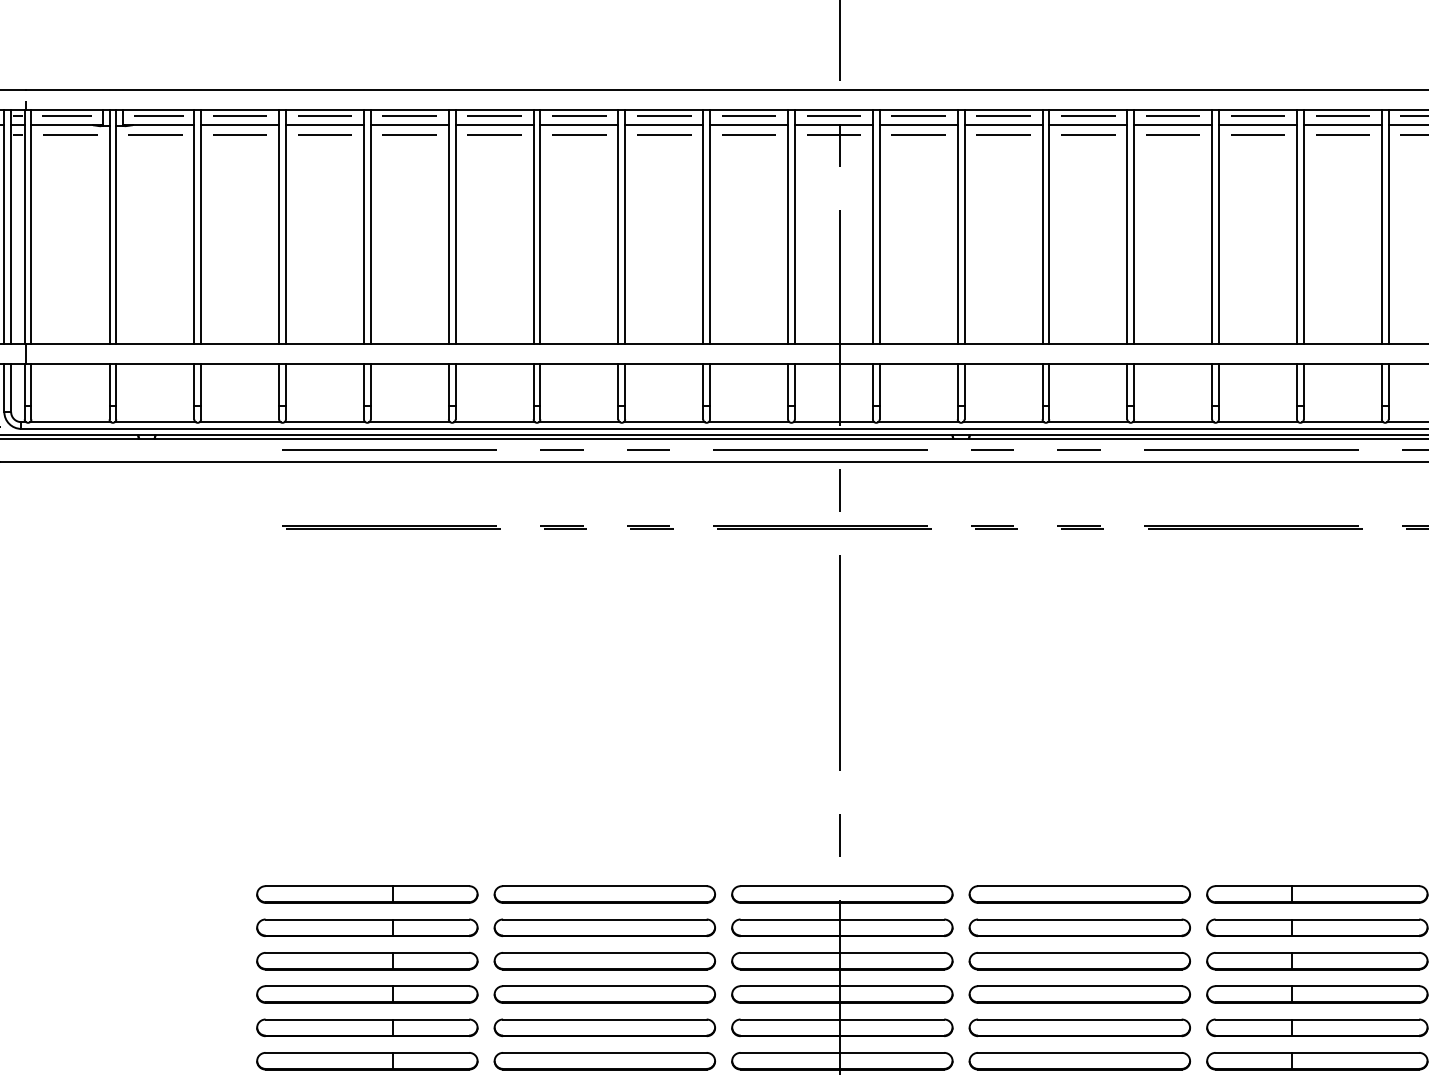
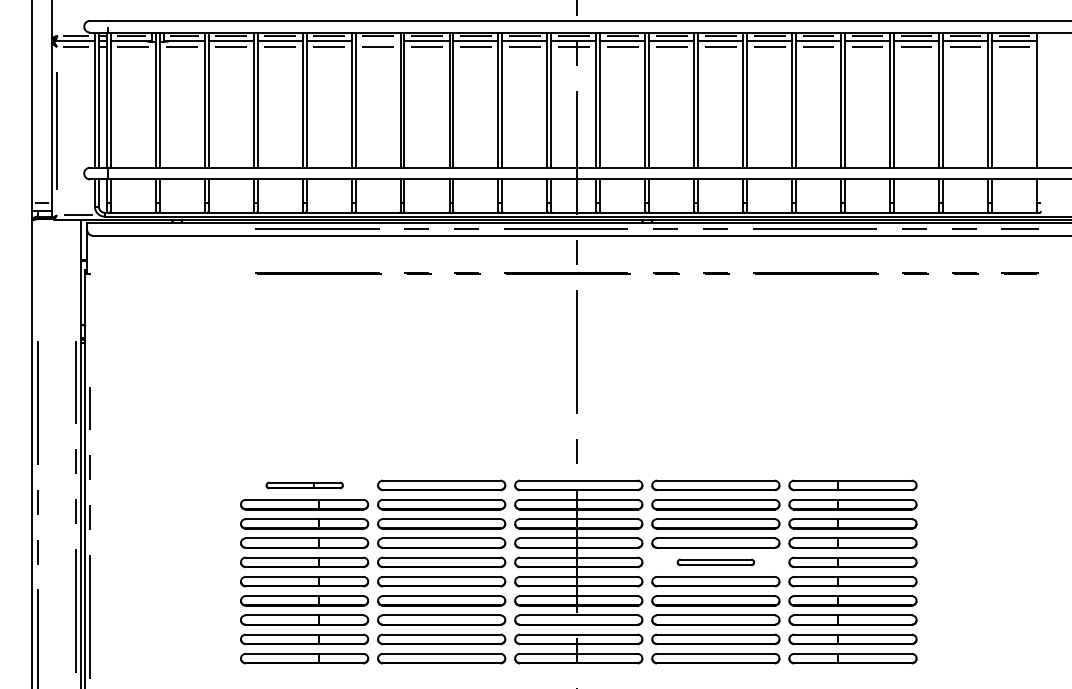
line: (493, 125) -> (377, 41), removed
part: (367, 894) -> (304, 485), size x0.6
part: (1079, 1027) -> (715, 562), size x0.6

